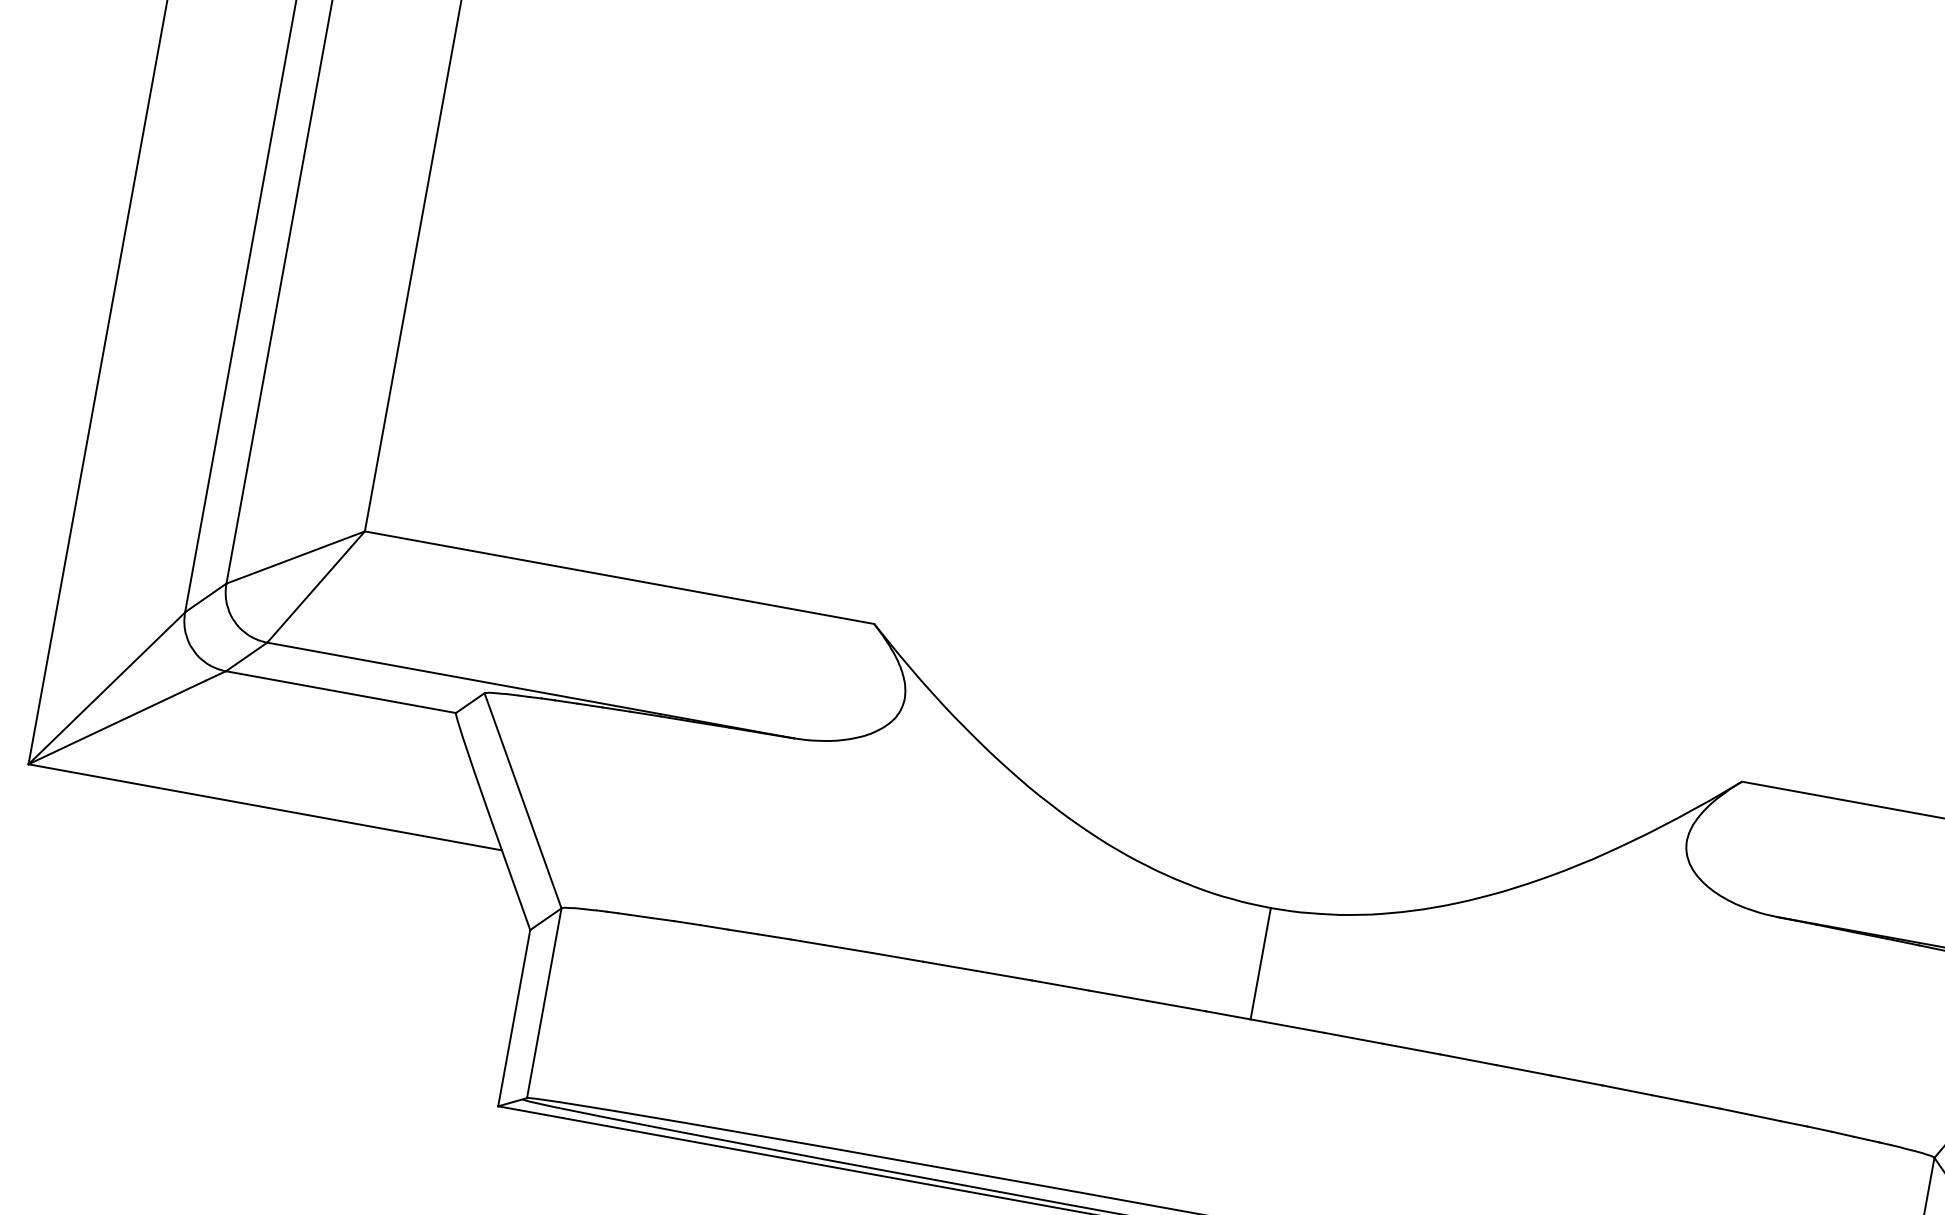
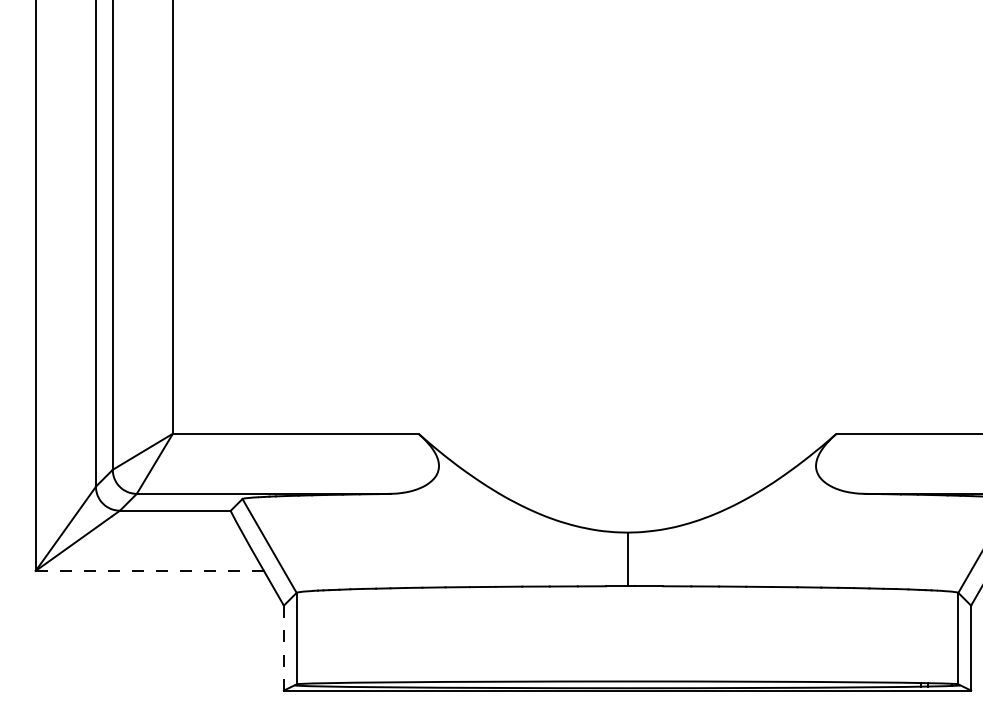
line: (266, 806) -> (150, 570), solid -> dashed
line: (513, 1016) -> (283, 647), solid -> dashed

